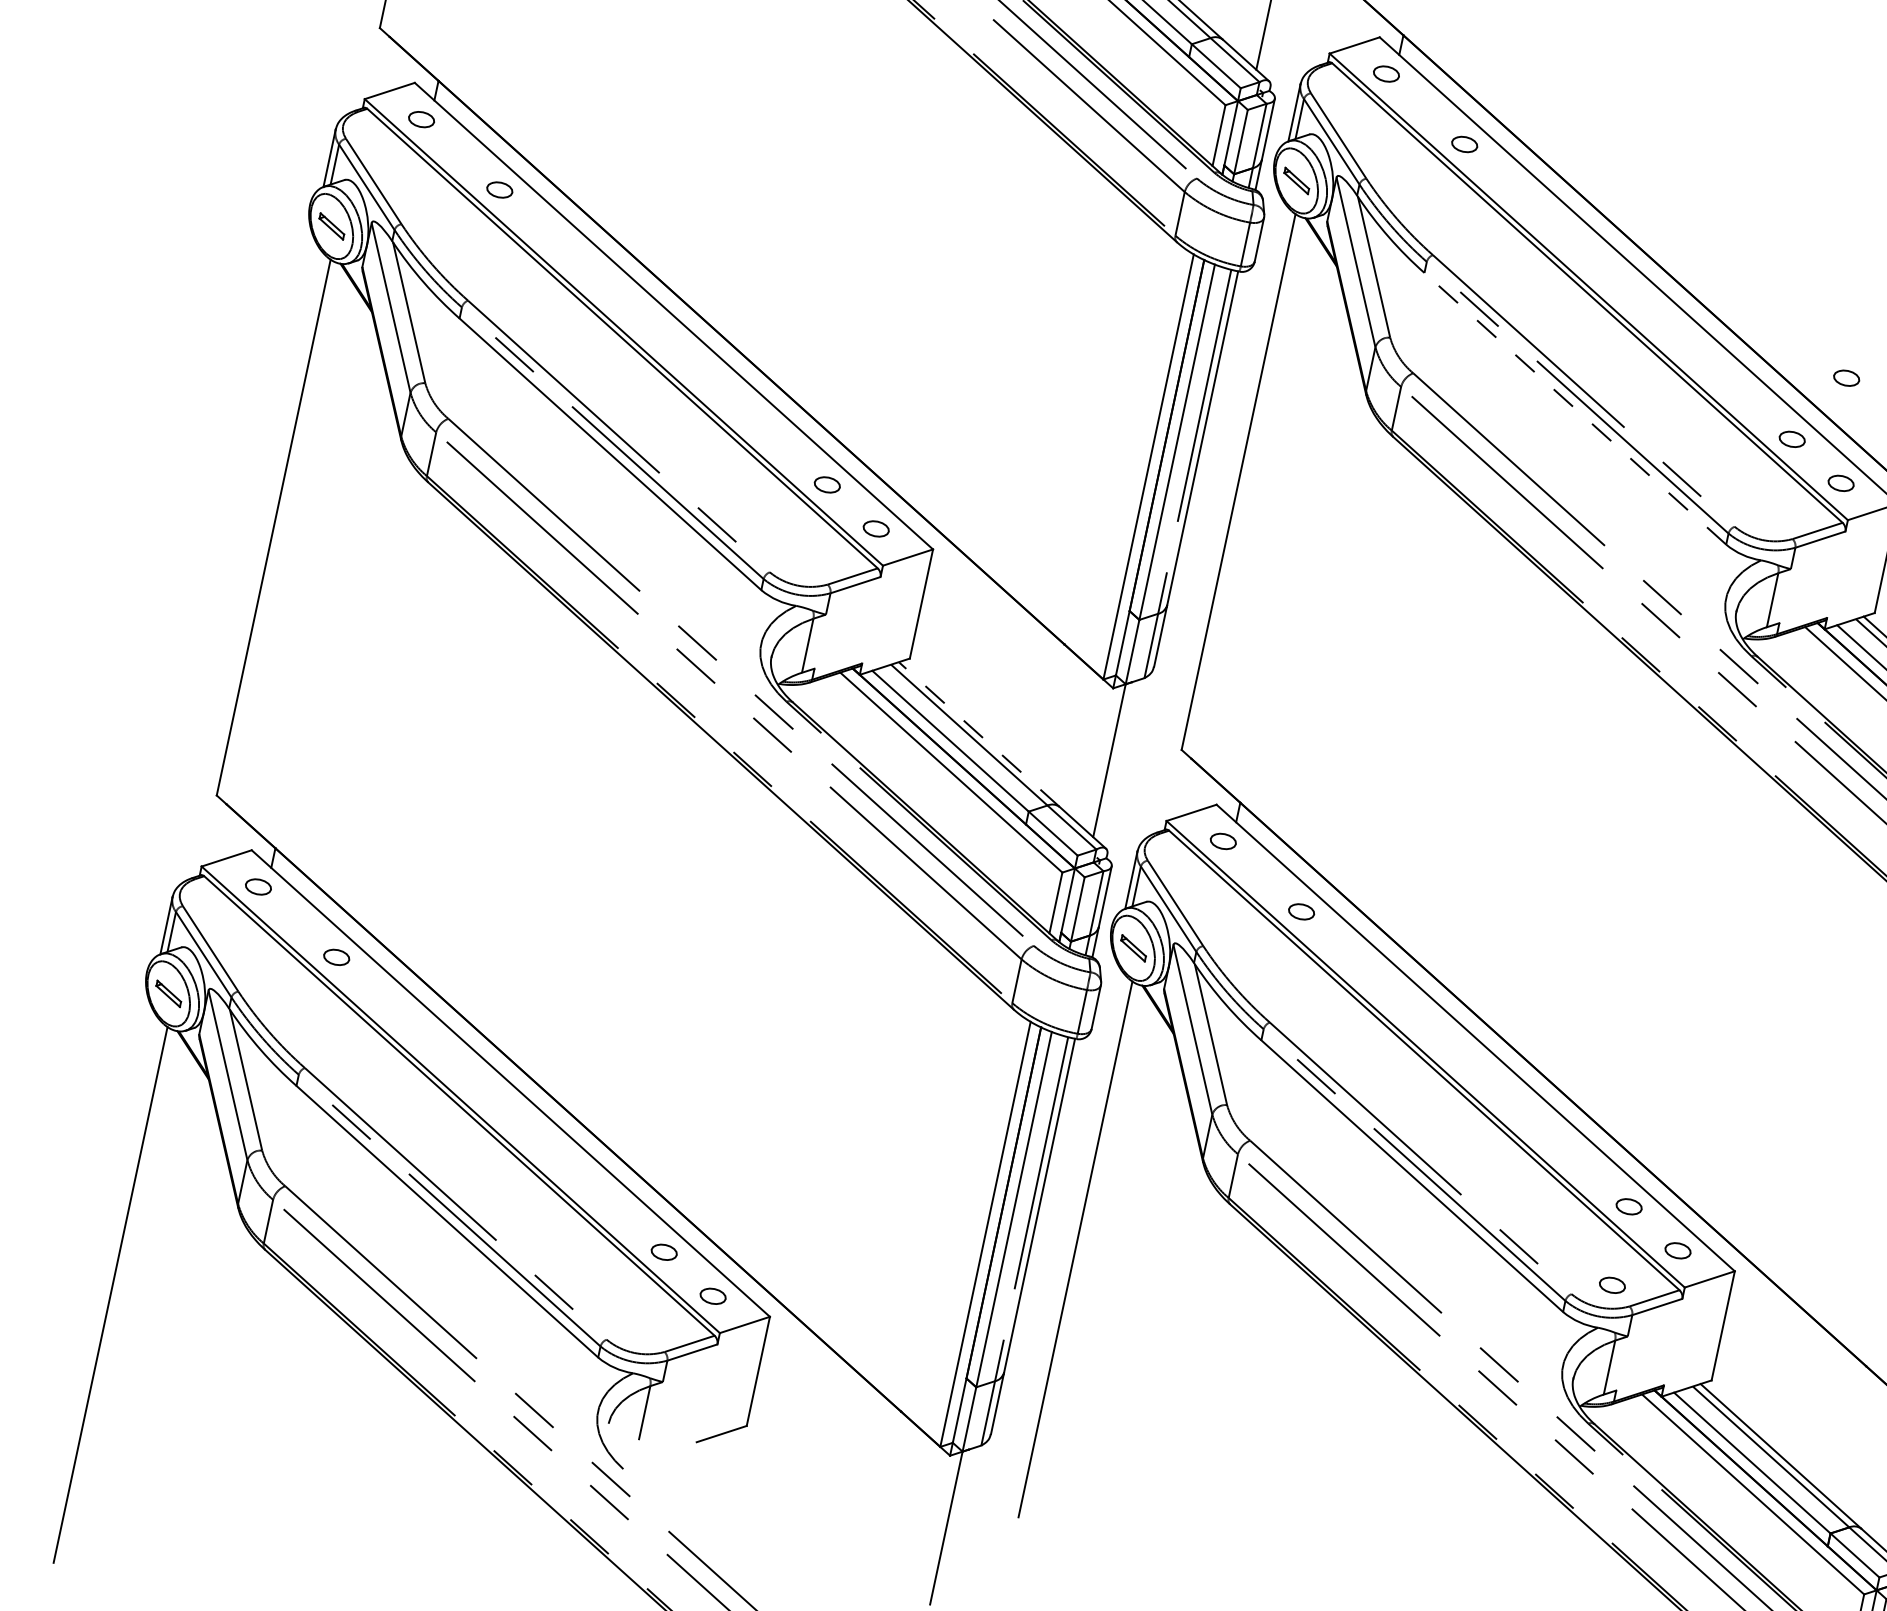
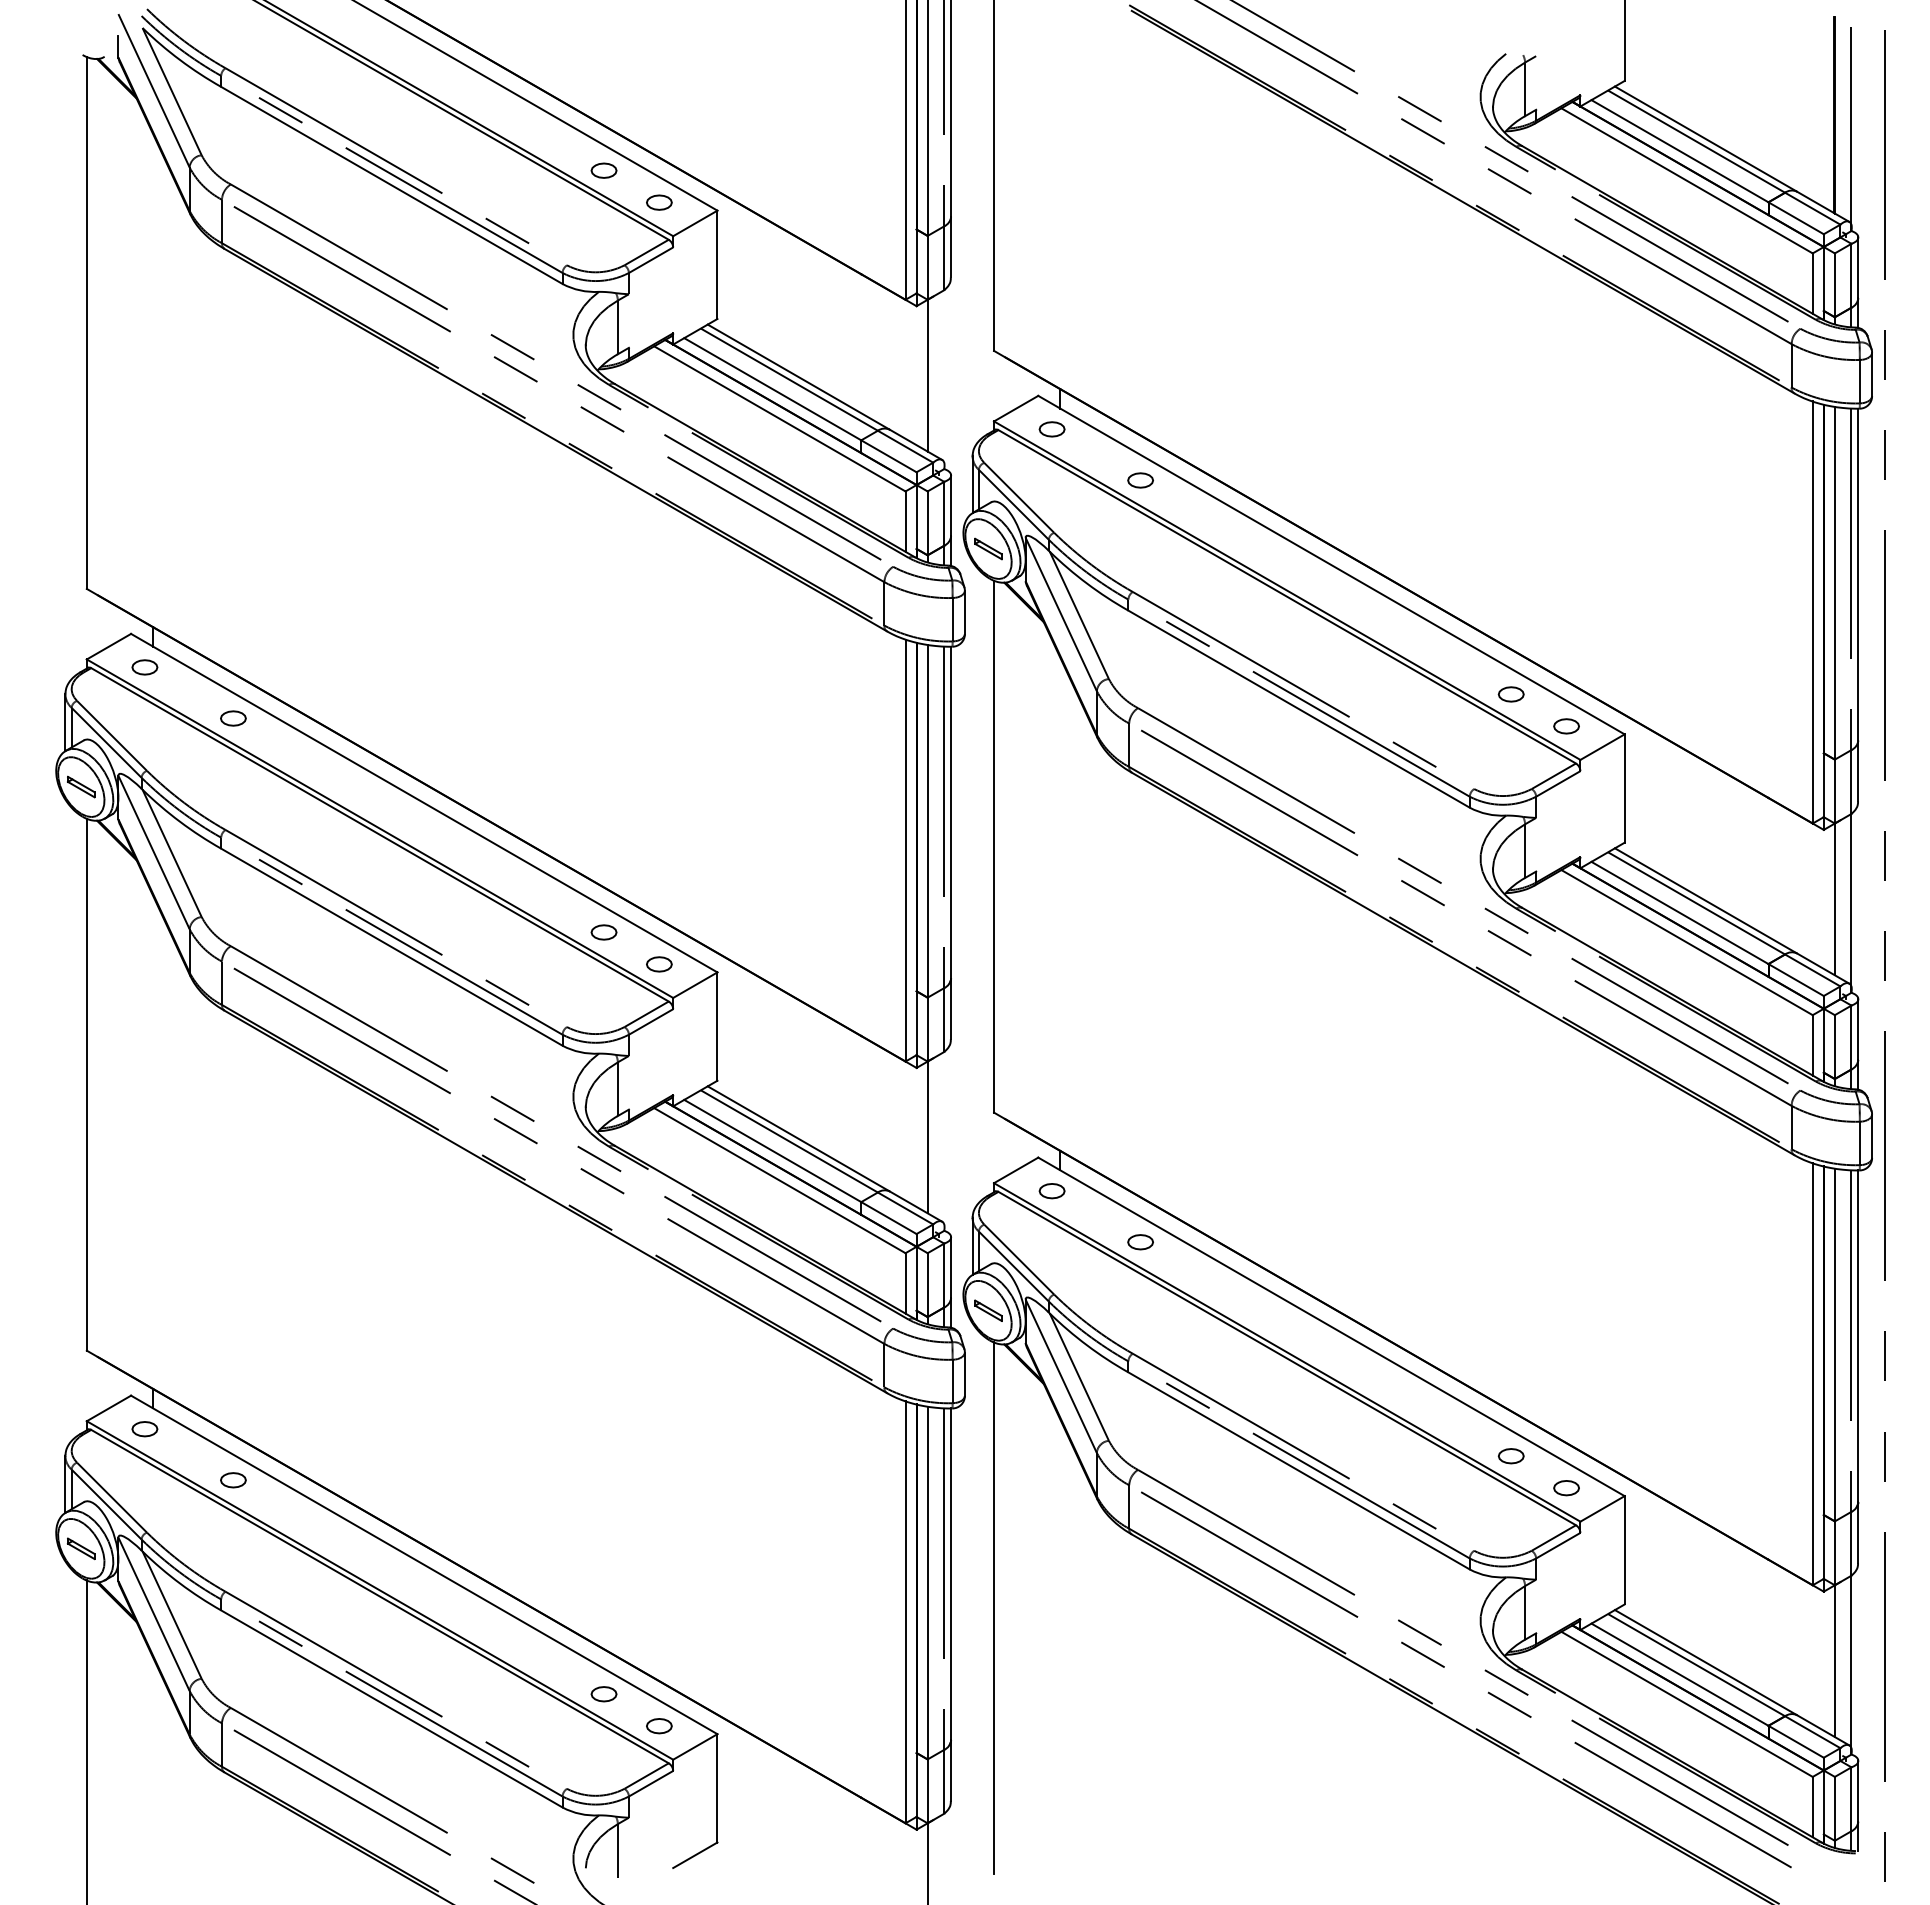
part: (1846, 378) -> (1550, 625), removed
line: (1574, 408) -> (1298, 708), dashed -> solid
line: (979, 734) -> (798, 1138), dashed -> solid
part: (1611, 1285) -> (1510, 1534), removed

